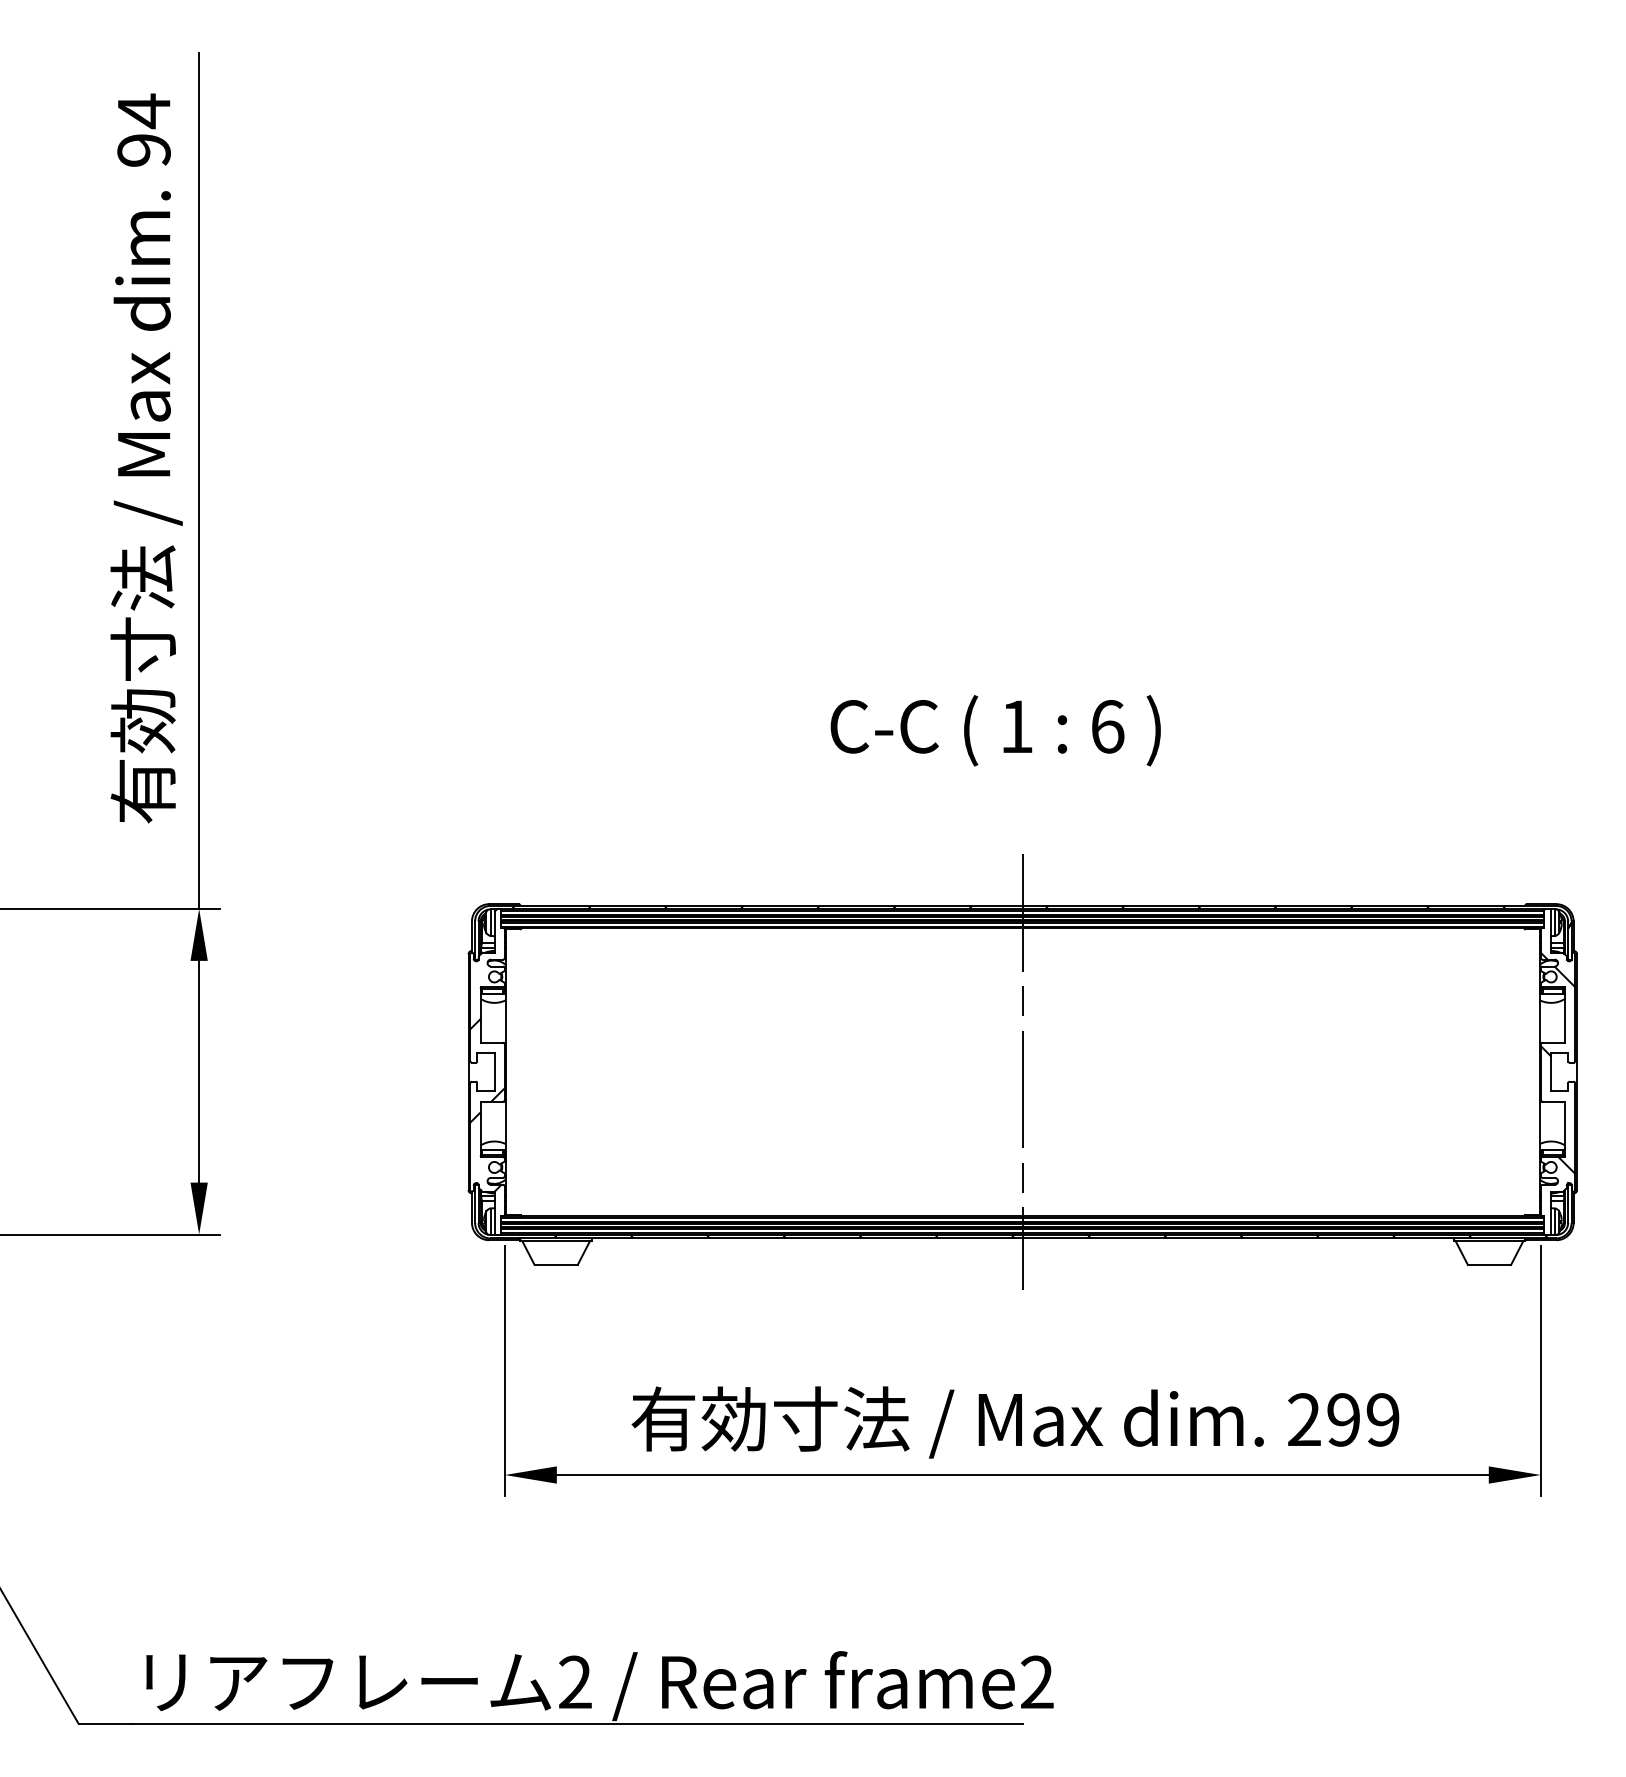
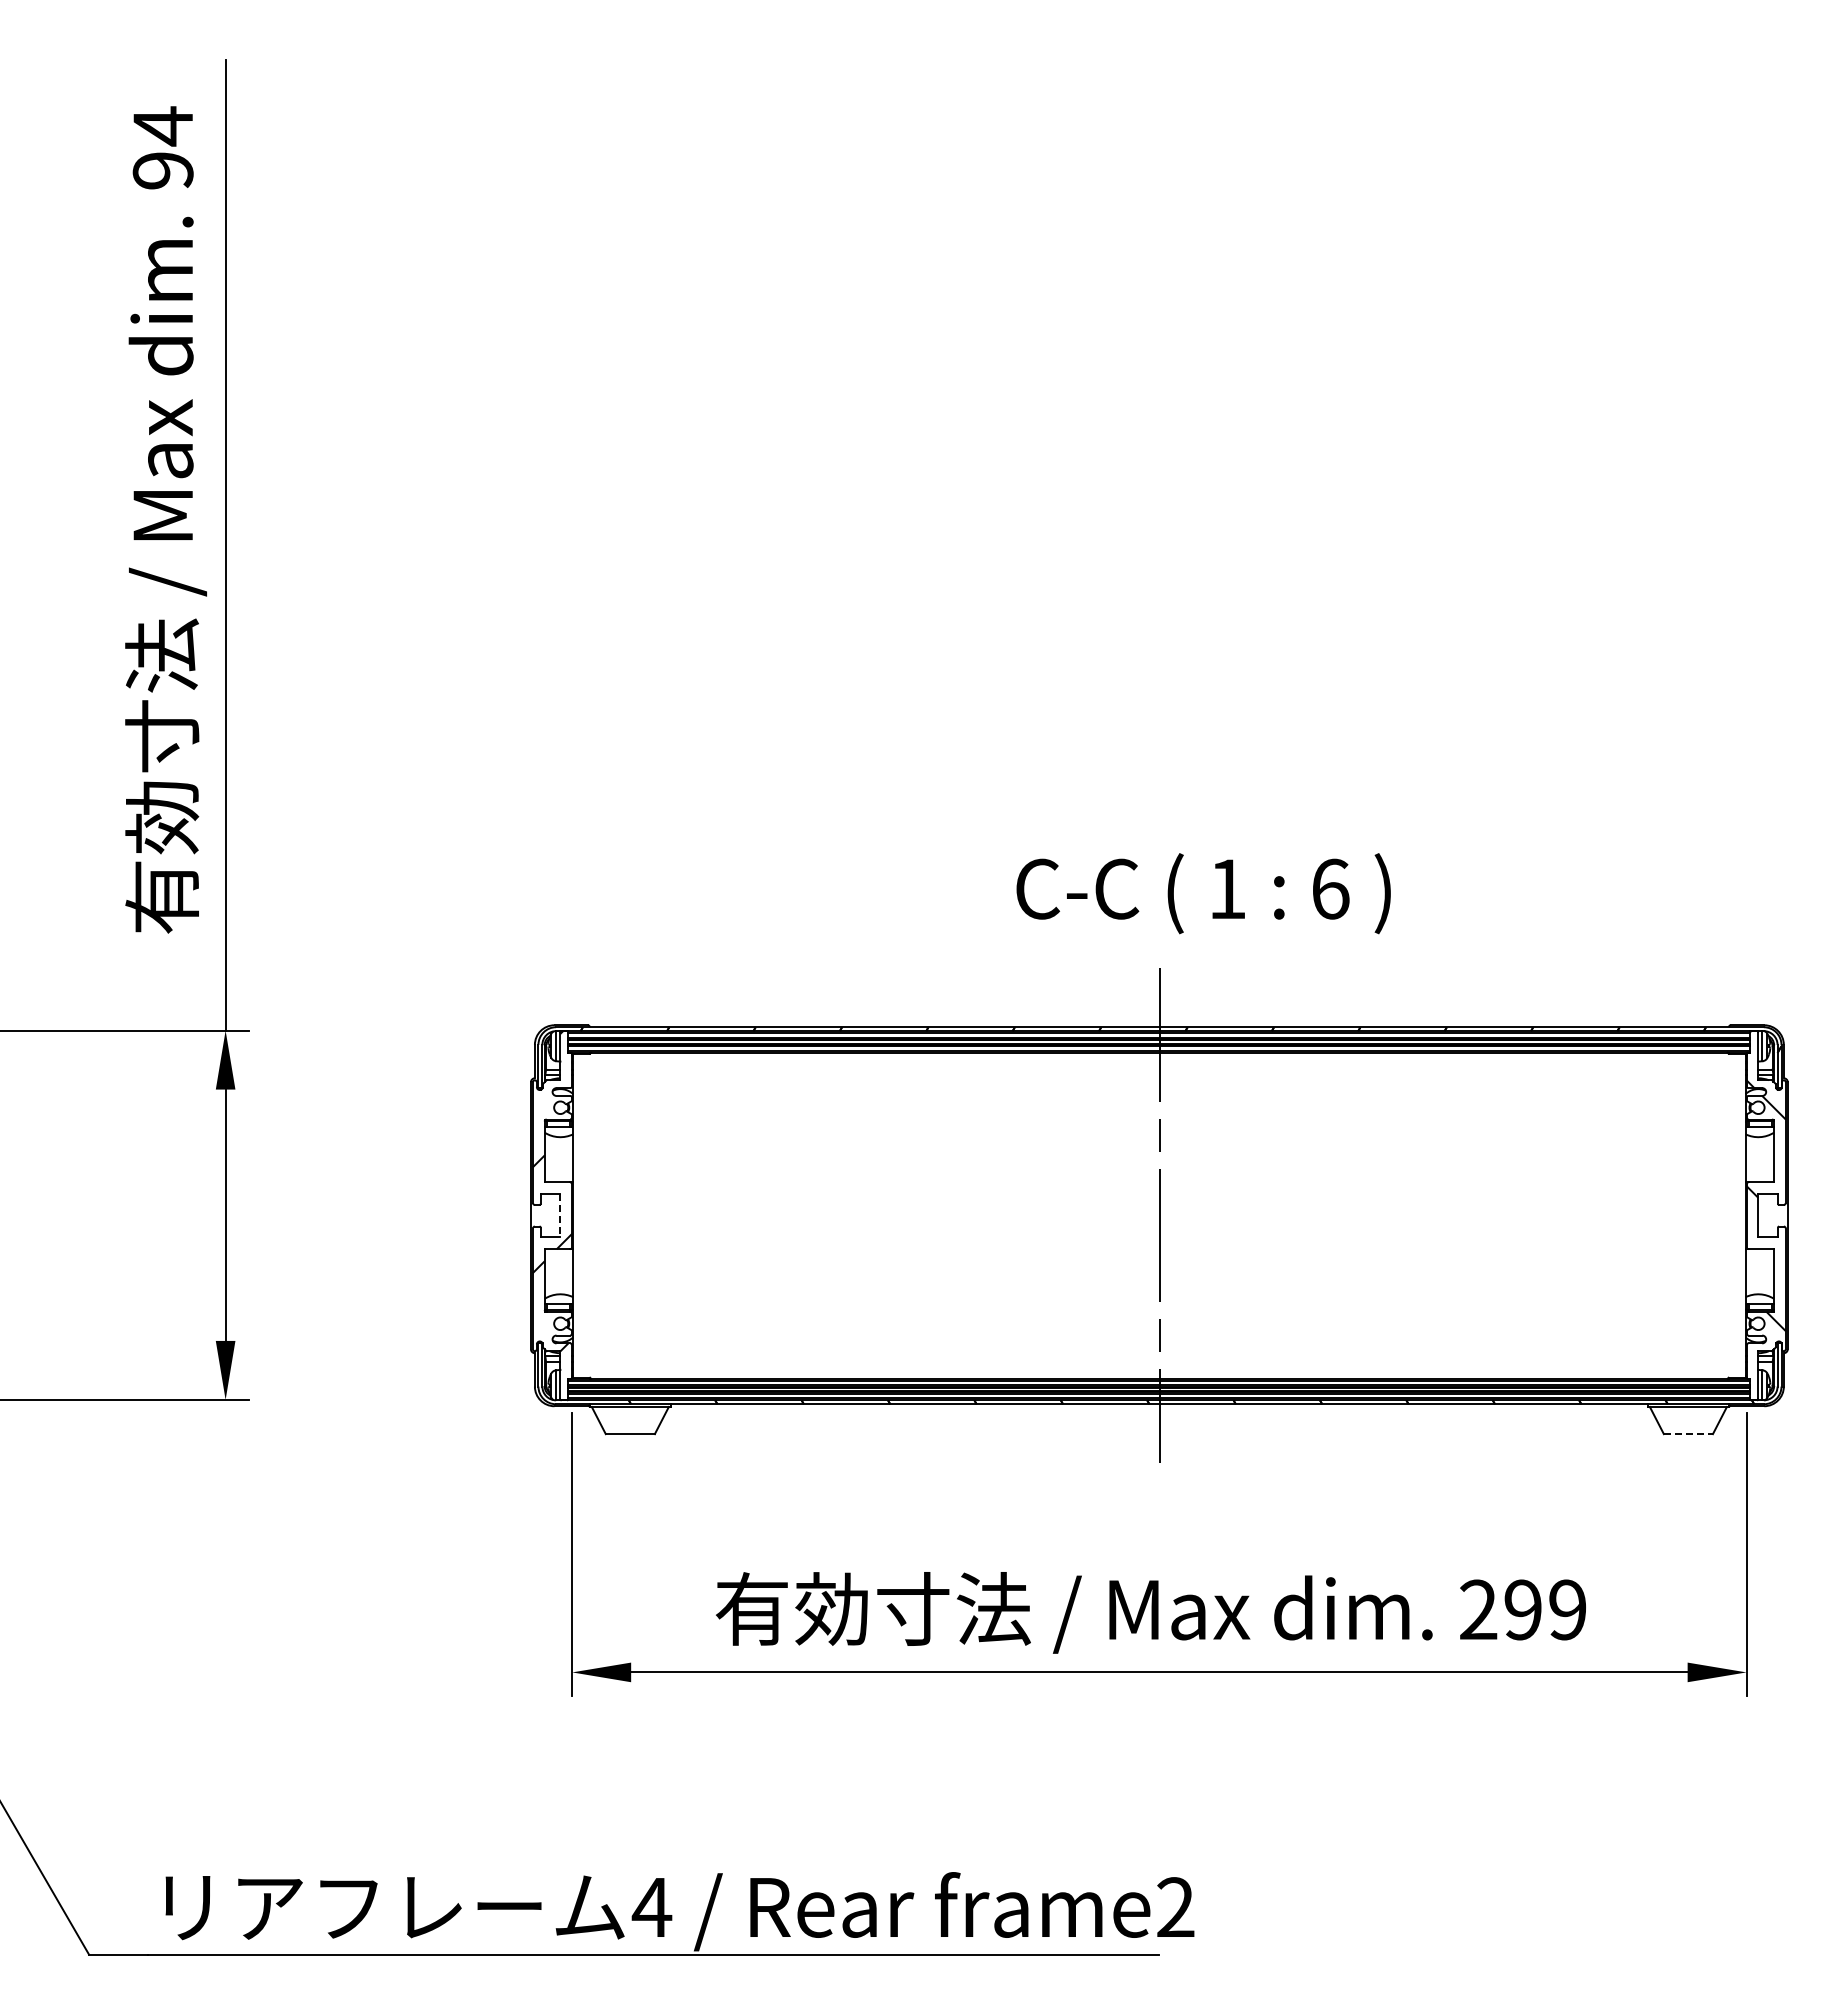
text: (995, 730) -> (1203, 893), moved
line: (494, 1071) -> (560, 1215), solid -> dashed
line: (1489, 1265) -> (1688, 1434), solid -> dashed
text: (574, 1681) -> (651, 1906), 2 -> 4

